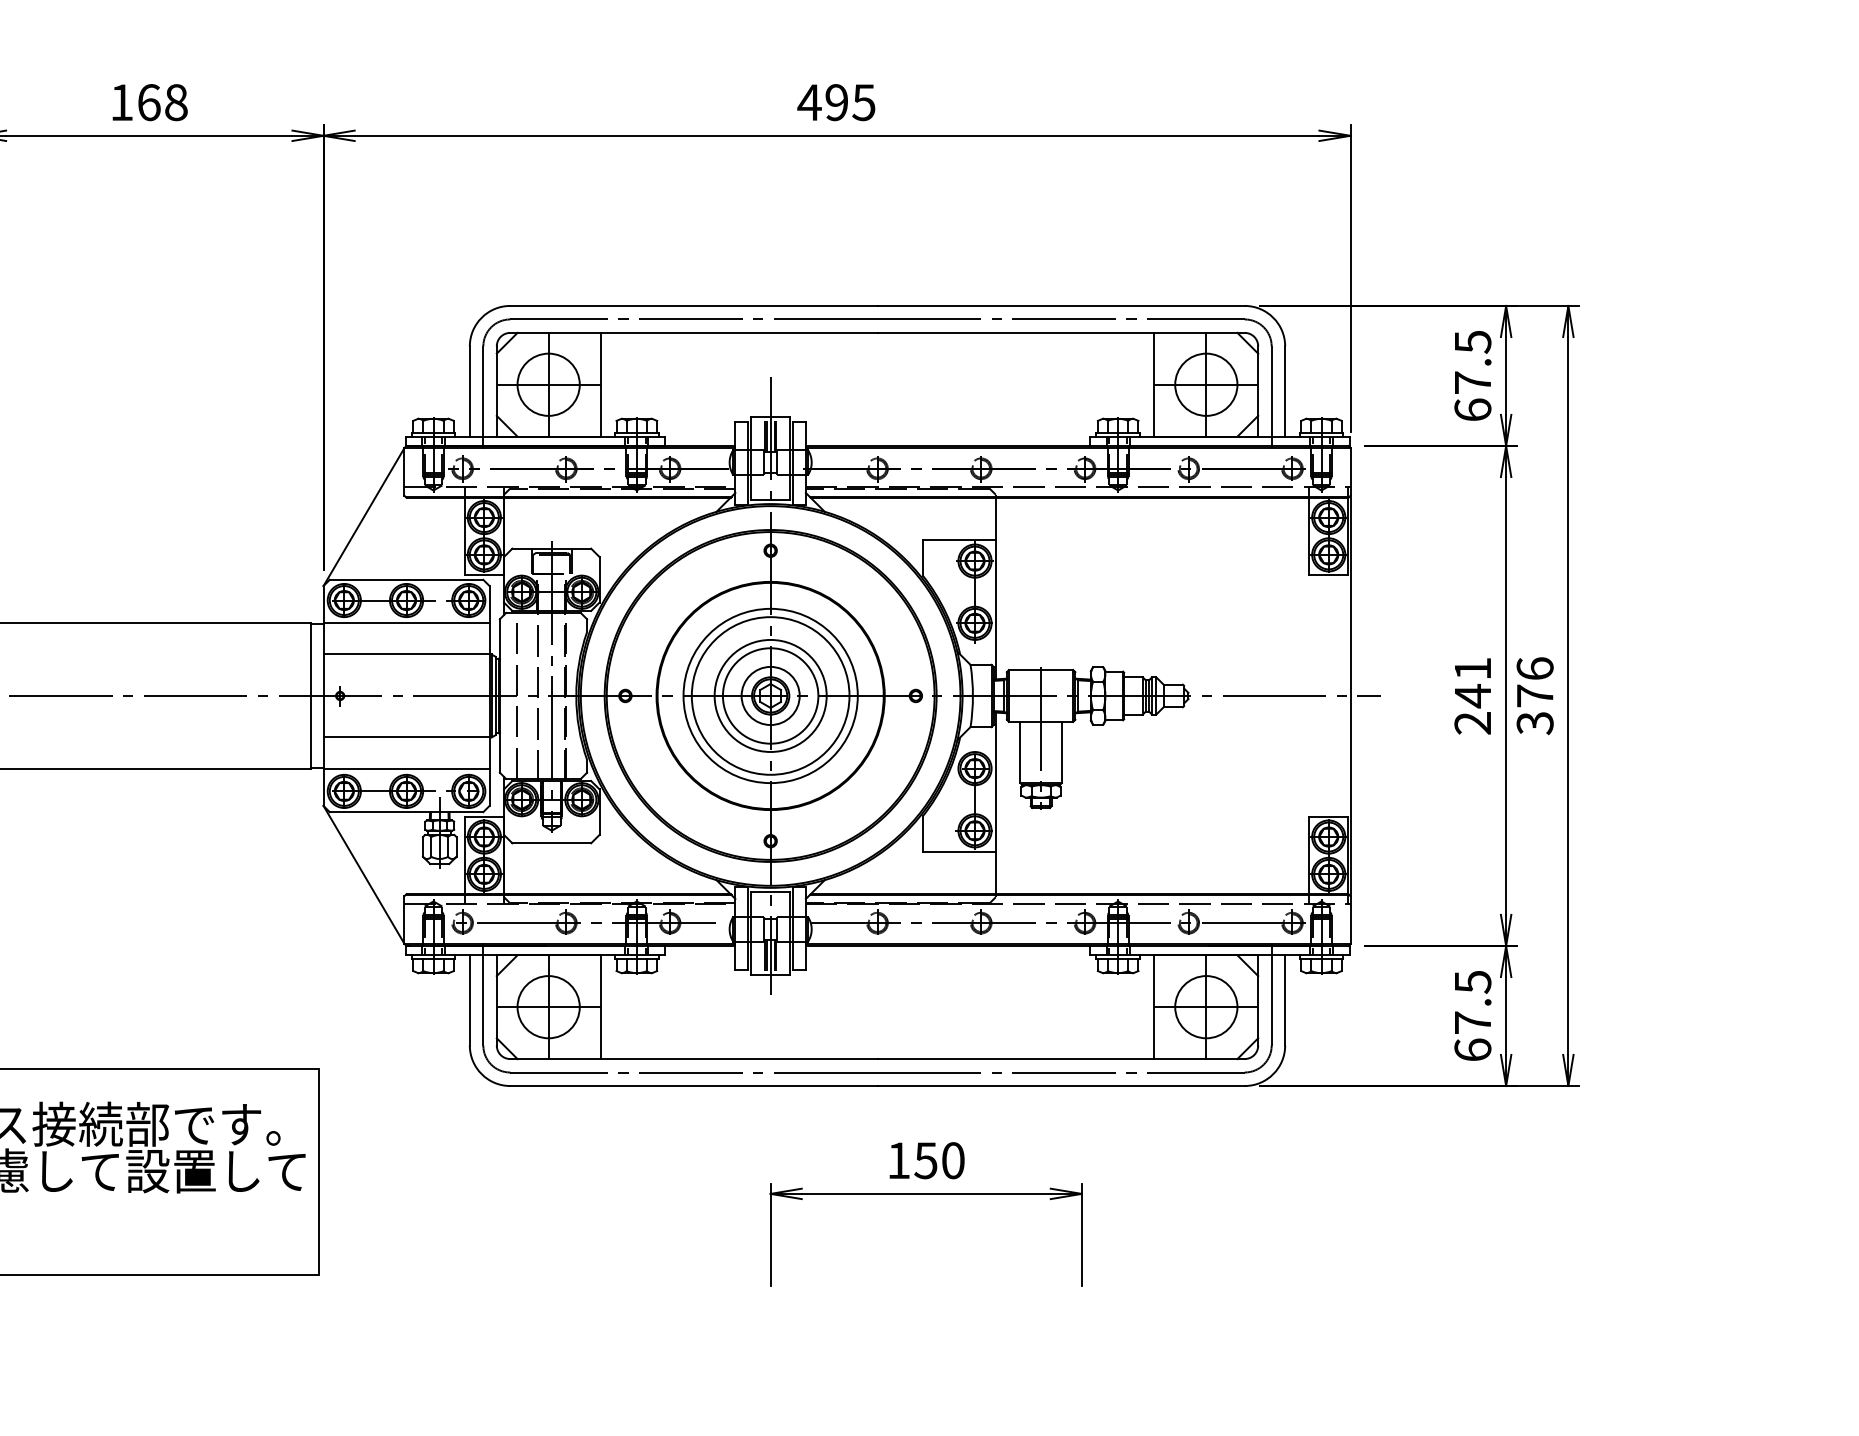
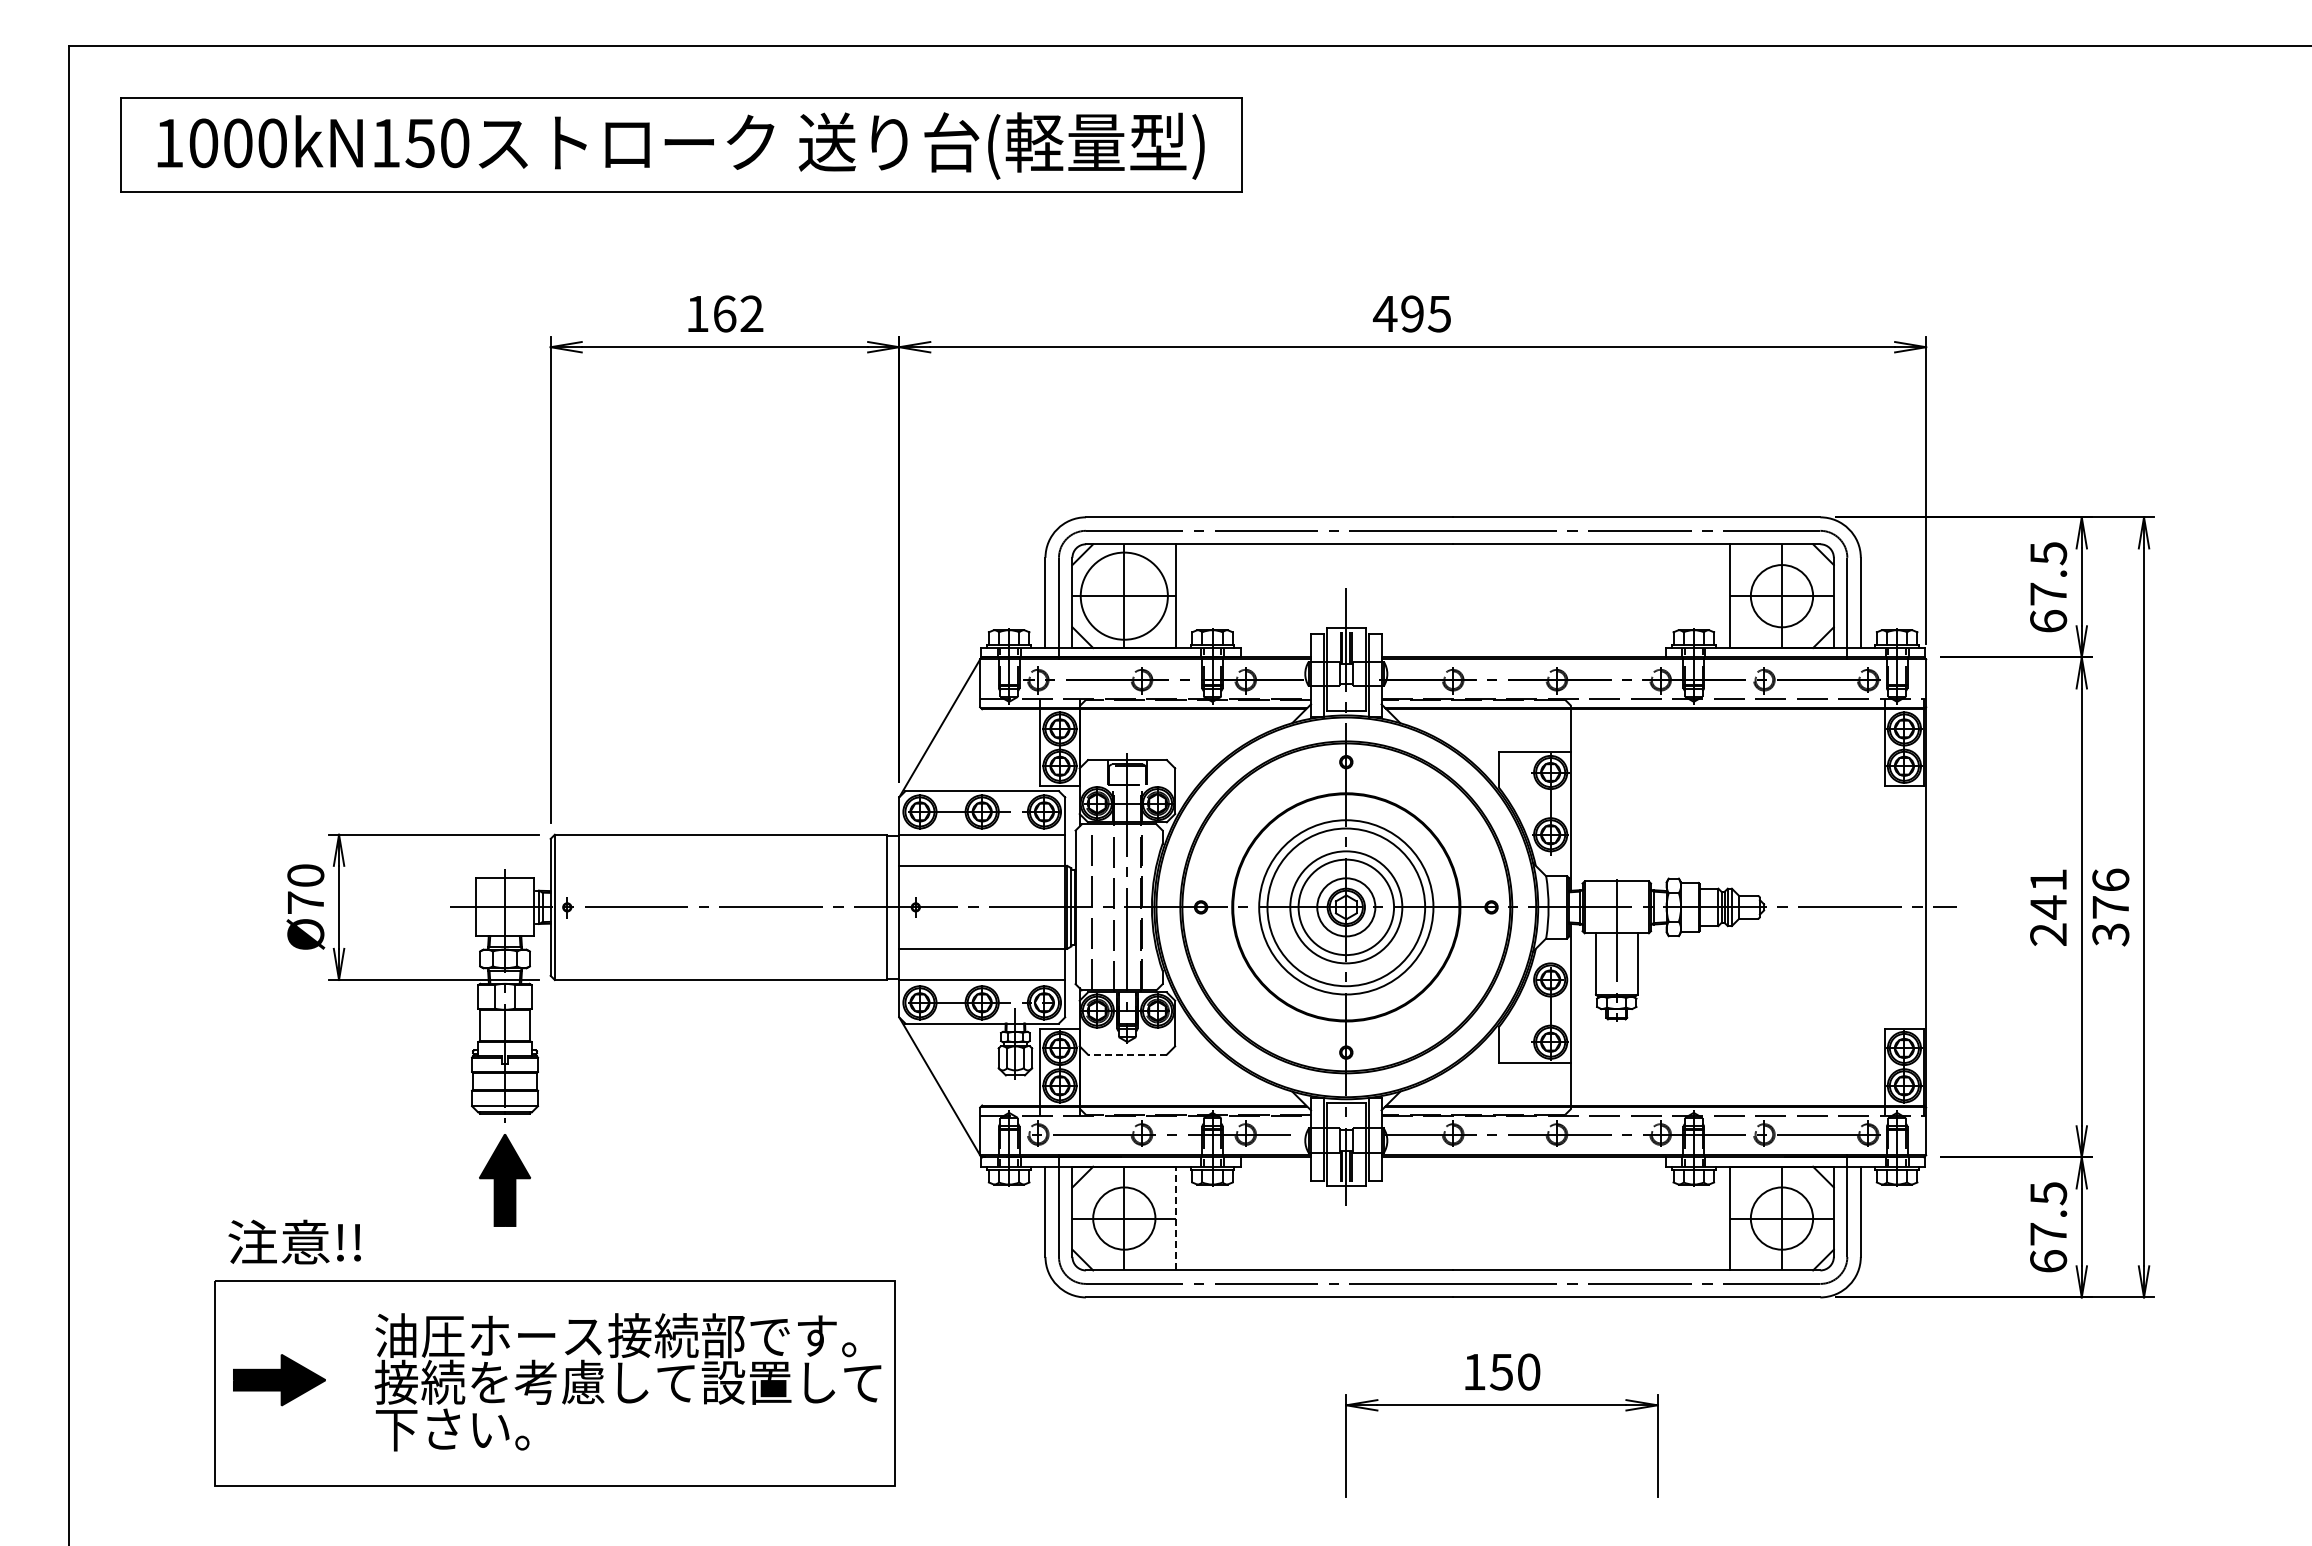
text: (175, 102) -> (751, 313), 168 -> 162
circle: (548, 385) -> (1124, 596), size x1.4
line: (550, 843) -> (1126, 1054), solid -> dashed
line: (600, 1007) -> (1176, 1218), solid -> dashed

